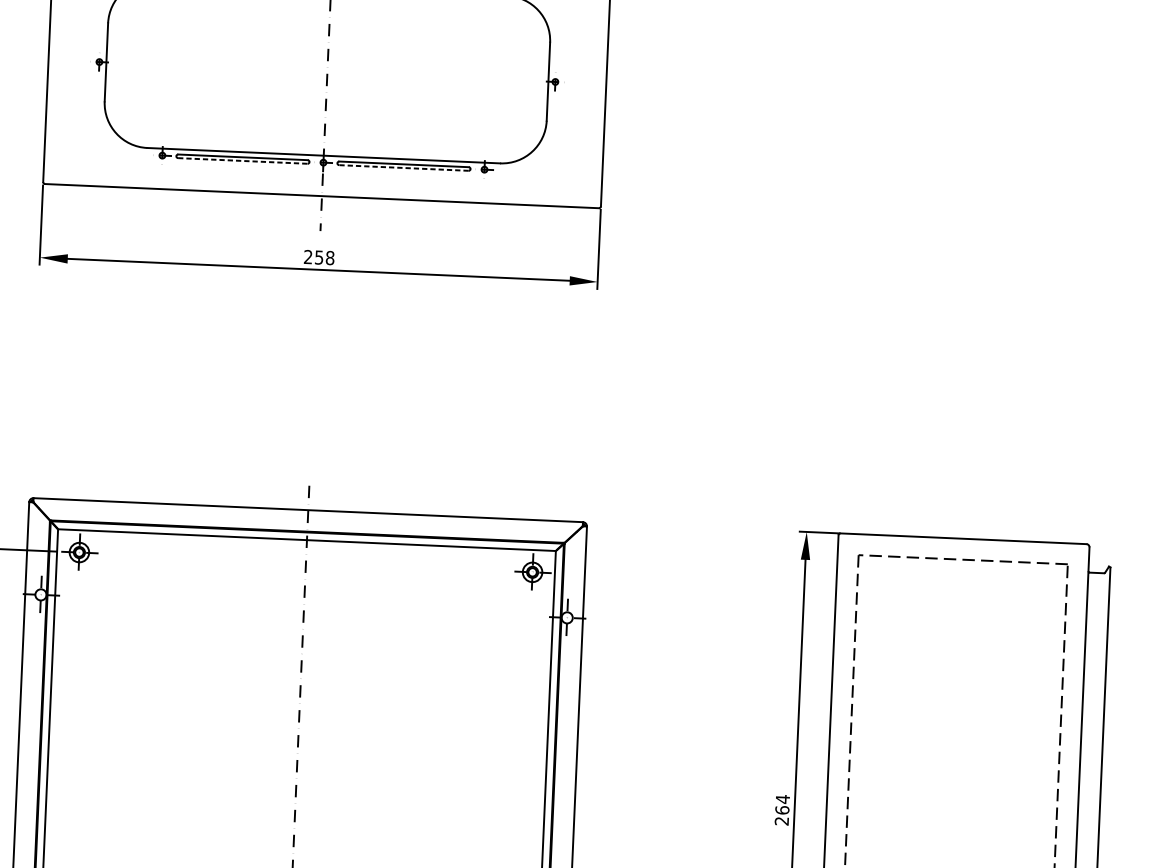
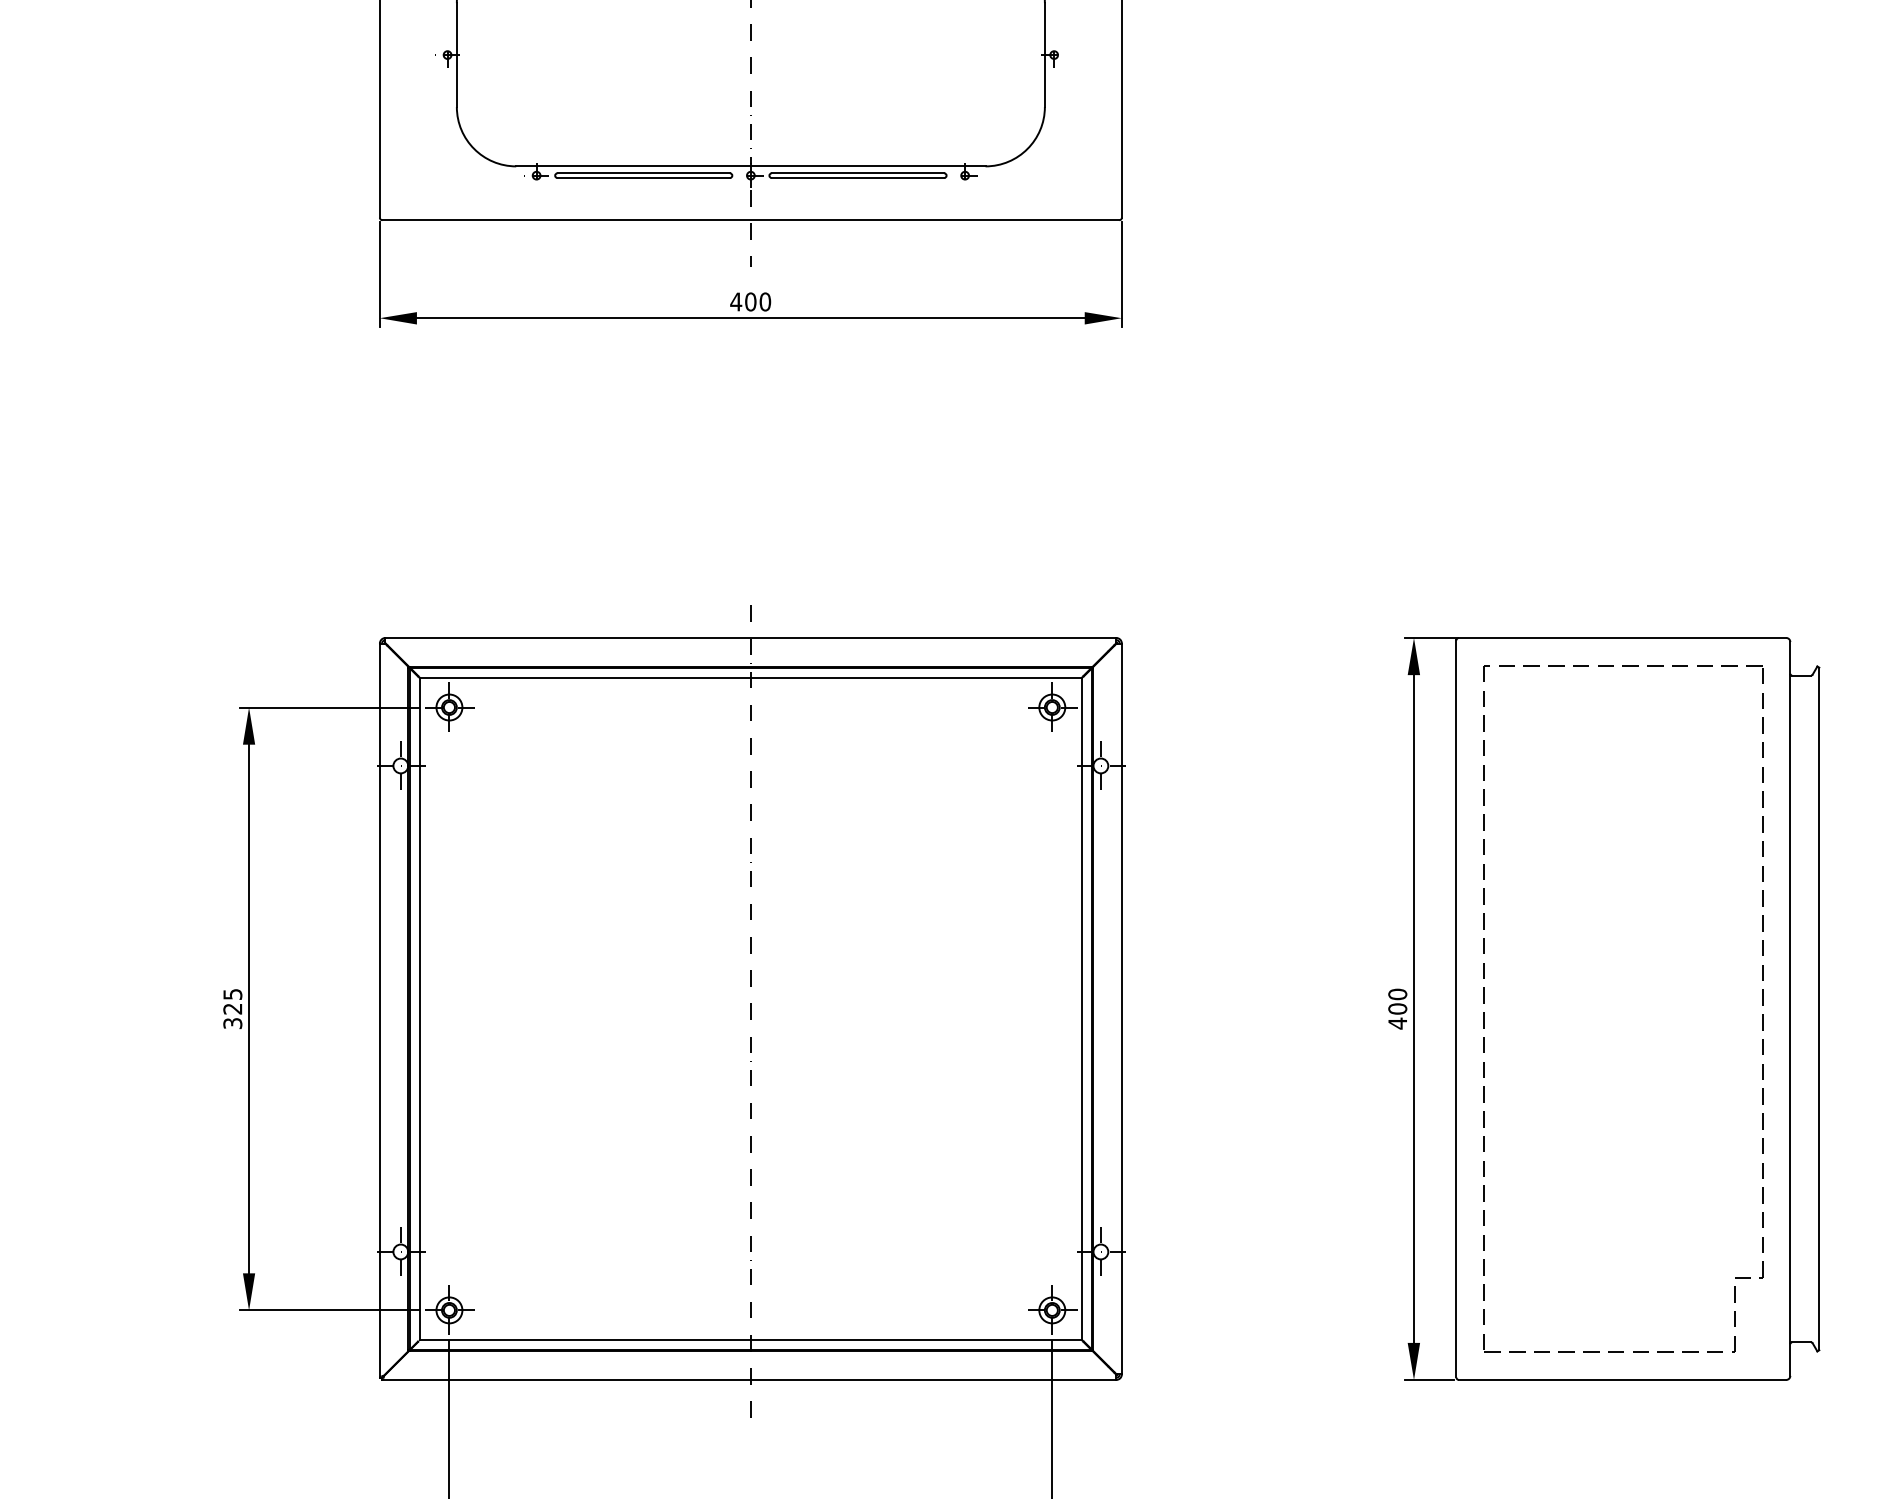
line: (243, 161) -> (644, 178), dashed -> solid
line: (403, 168) -> (857, 178), dashed -> solid
text: (319, 257) -> (750, 301), 258 -> 400
text: (782, 809) -> (1397, 1008), 264 -> 400

